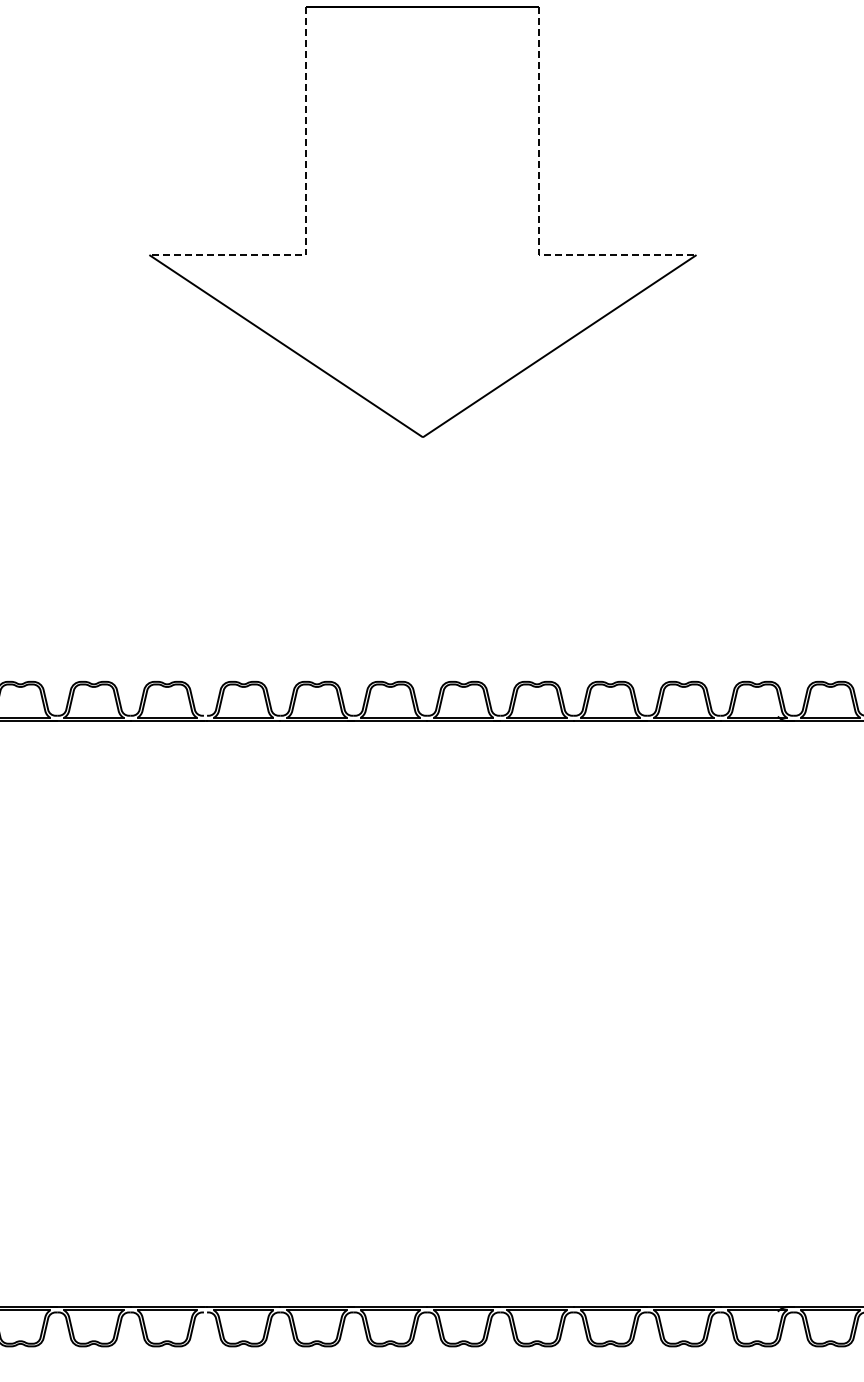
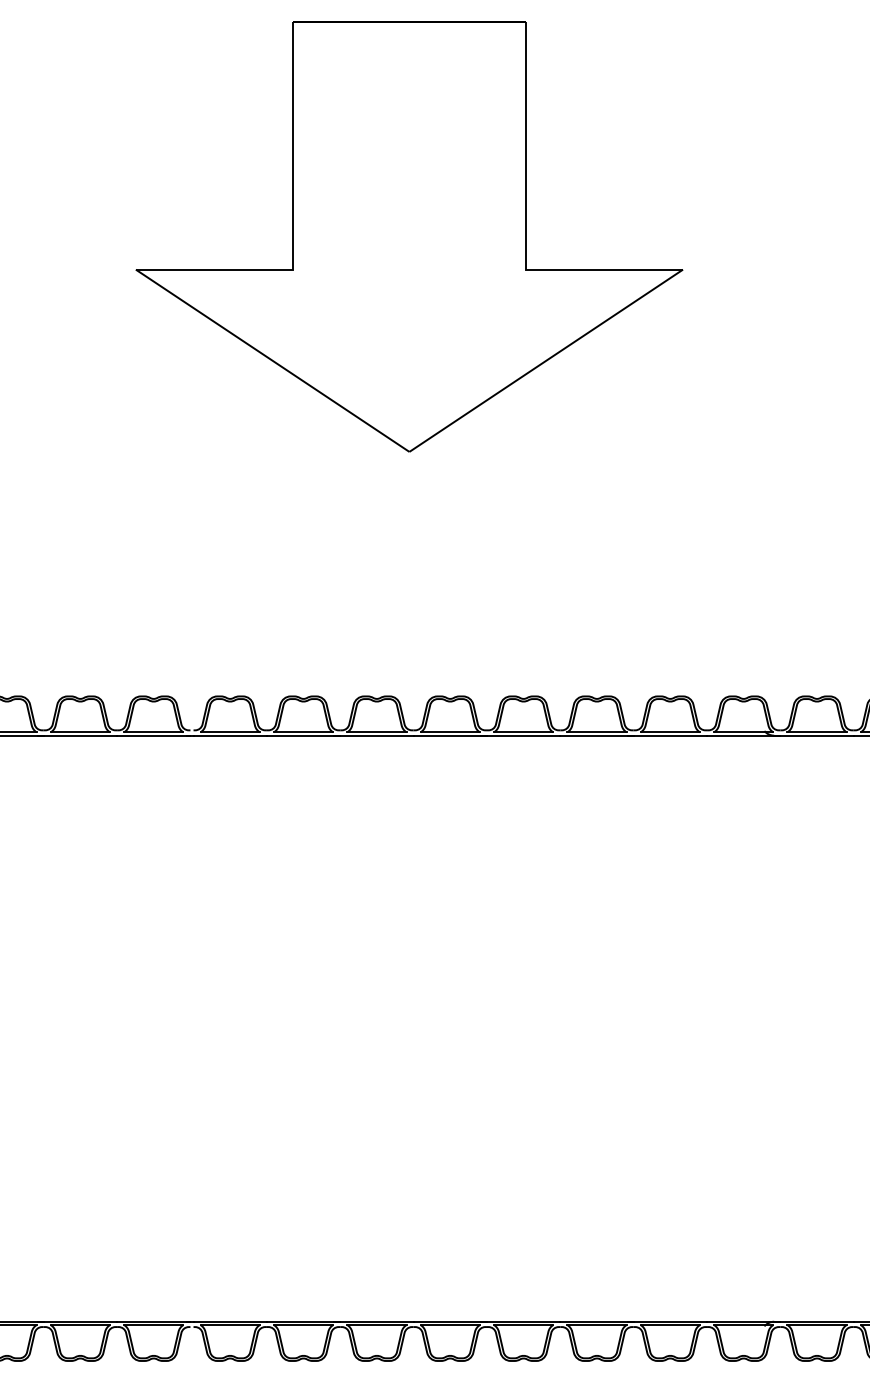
line: (306, 209) -> (292, 224), dashed -> solid
line: (539, 209) -> (525, 224), dashed -> solid

